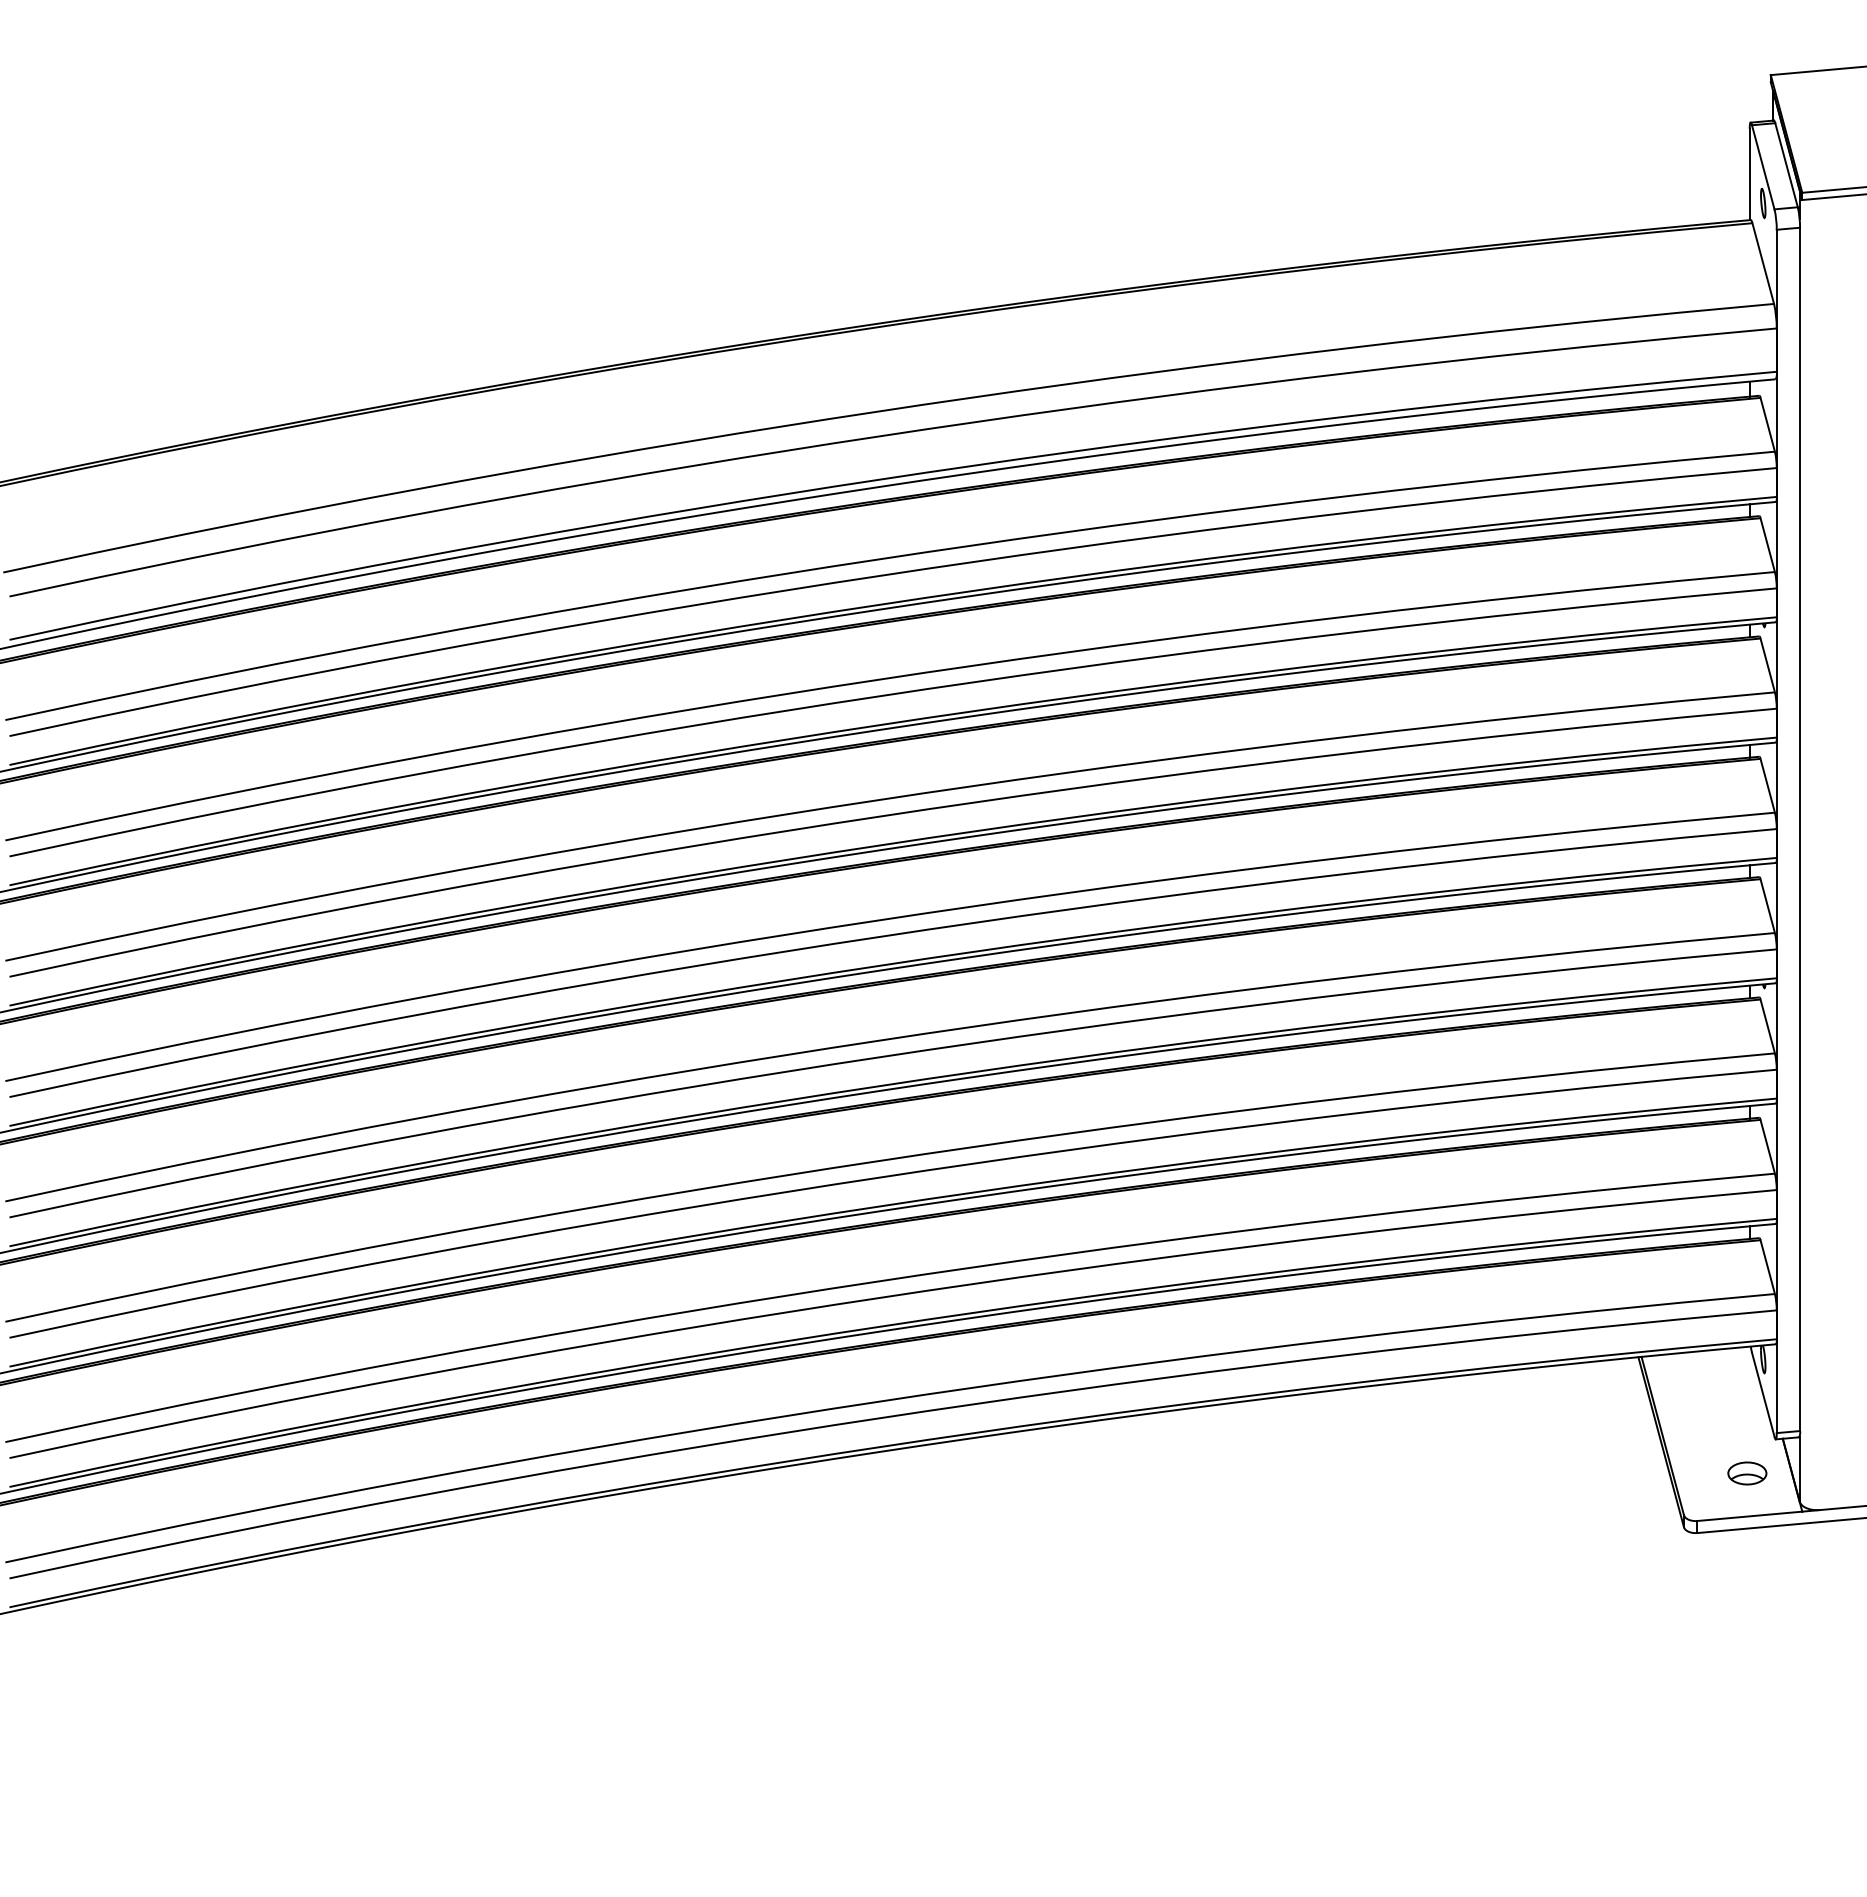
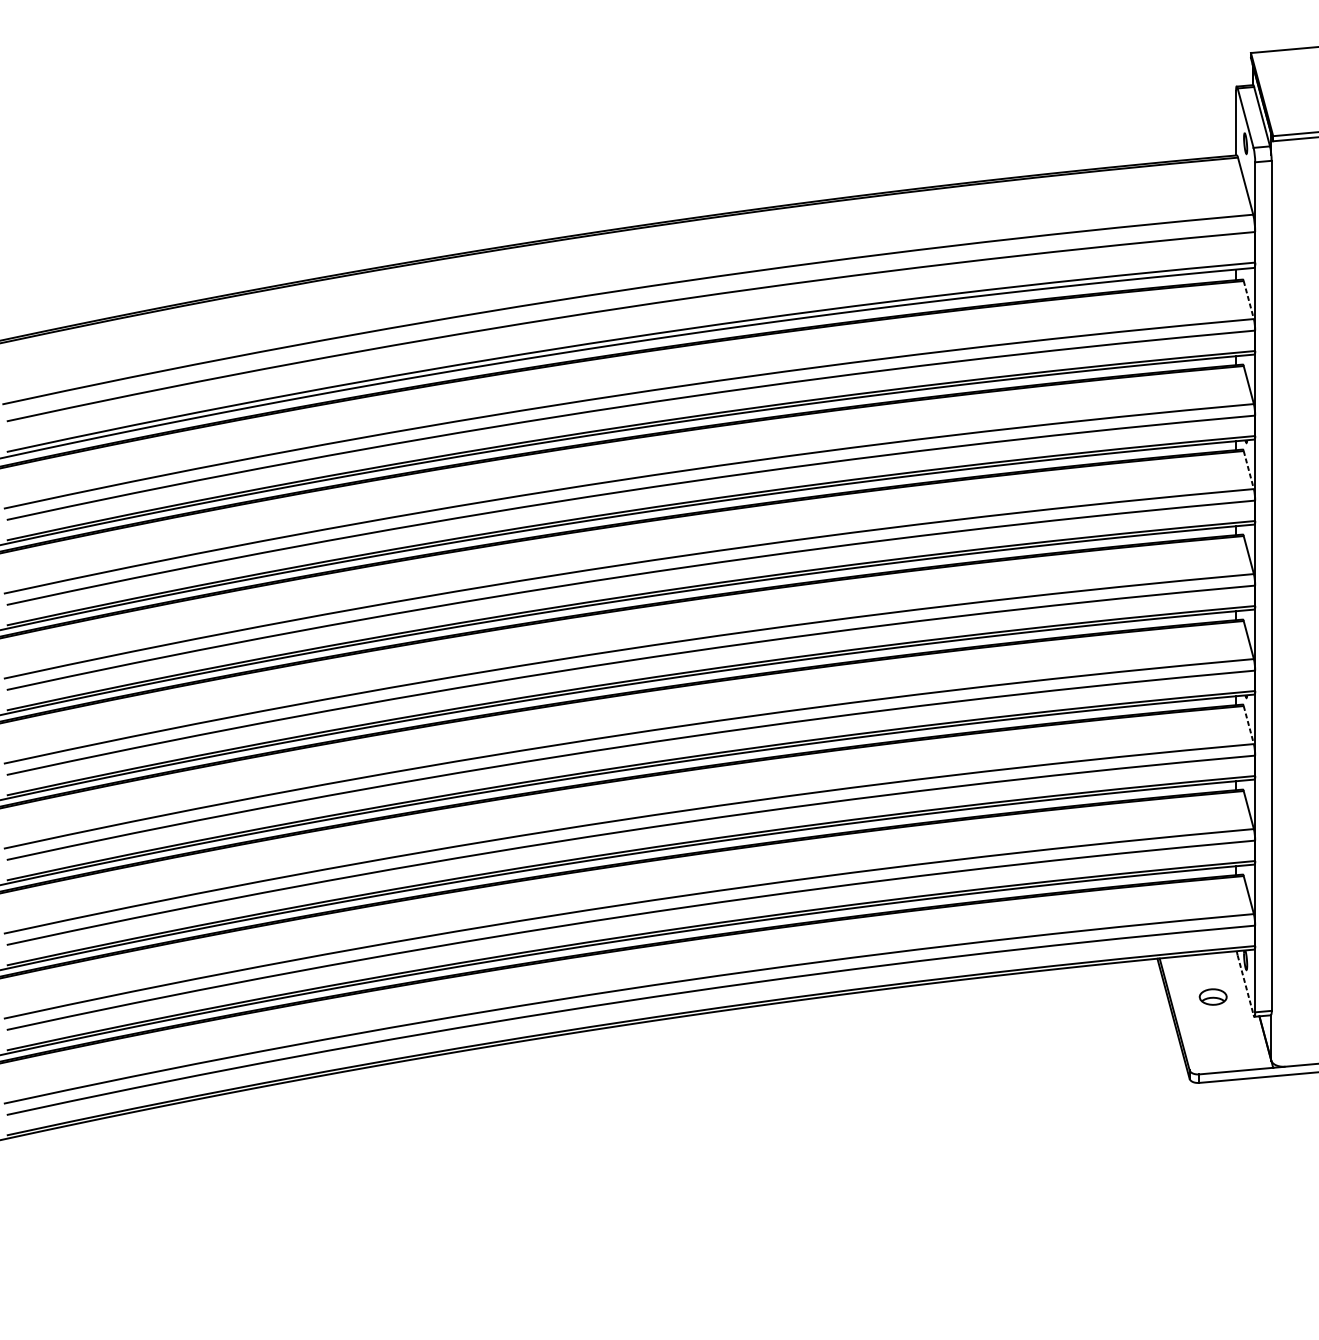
line: (1767, 424) -> (1248, 299), solid -> dashed
line: (1767, 665) -> (1248, 470), solid -> dashed
line: (1767, 1026) -> (1248, 725), solid -> dashed
line: (1763, 1394) -> (1245, 985), solid -> dashed
part: (1747, 1473) -> (1213, 997), moved

